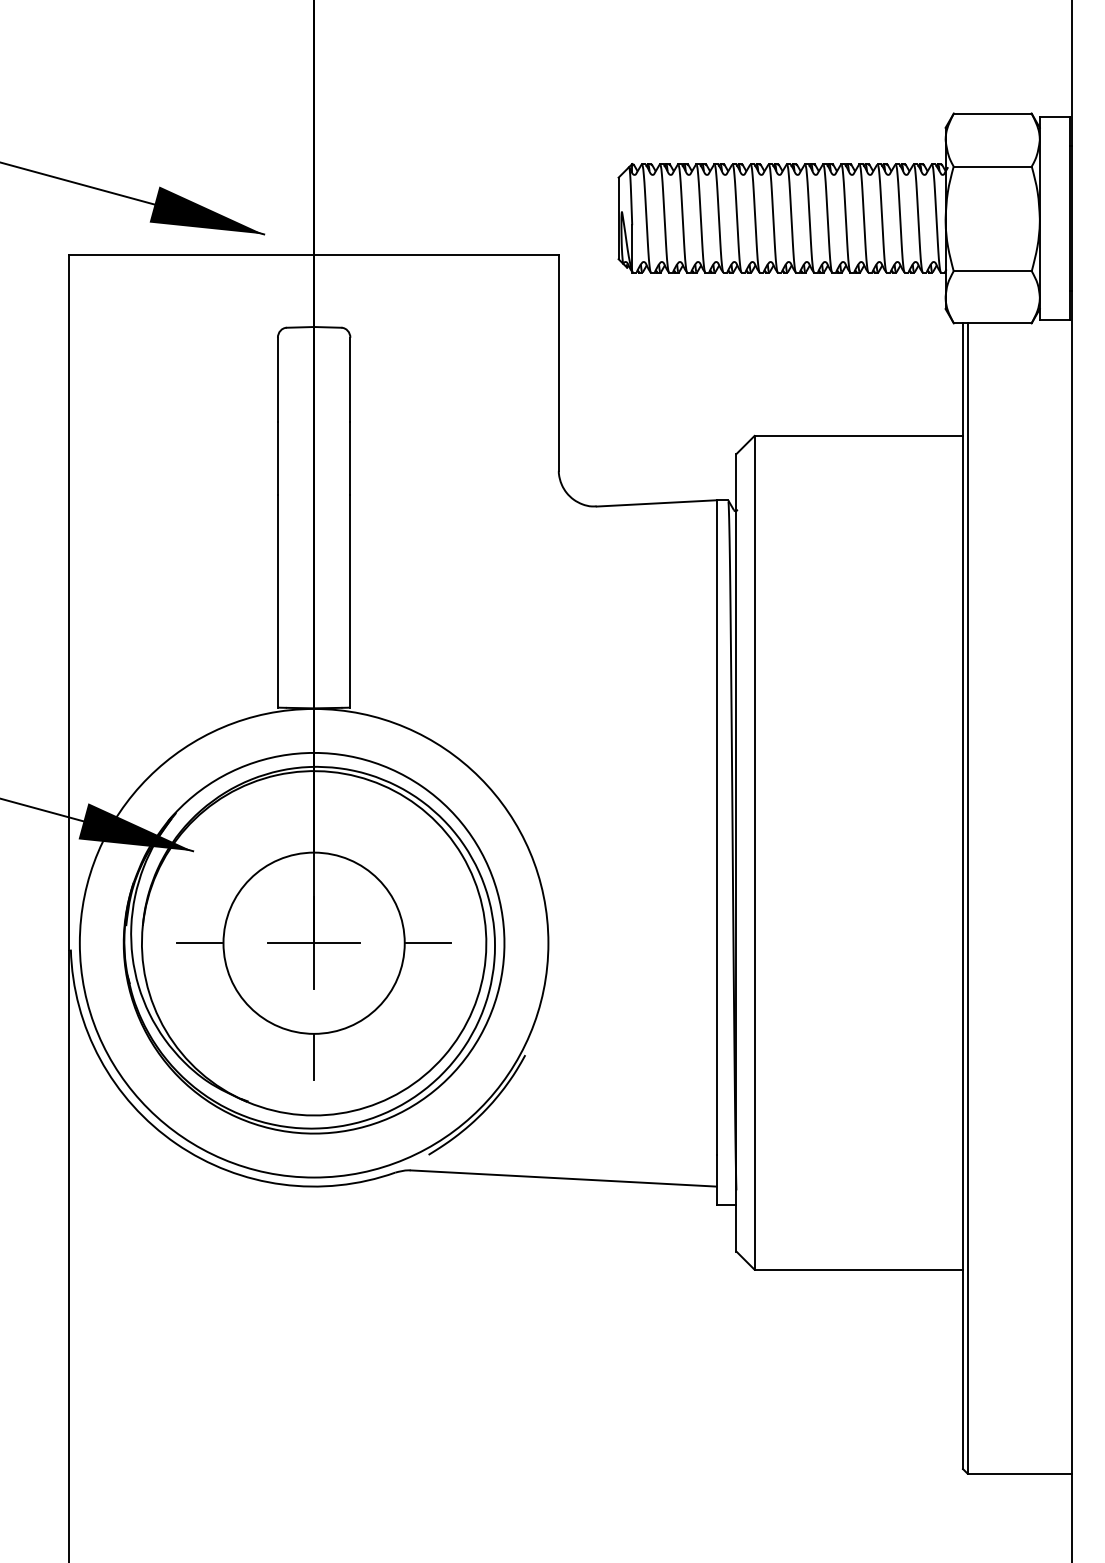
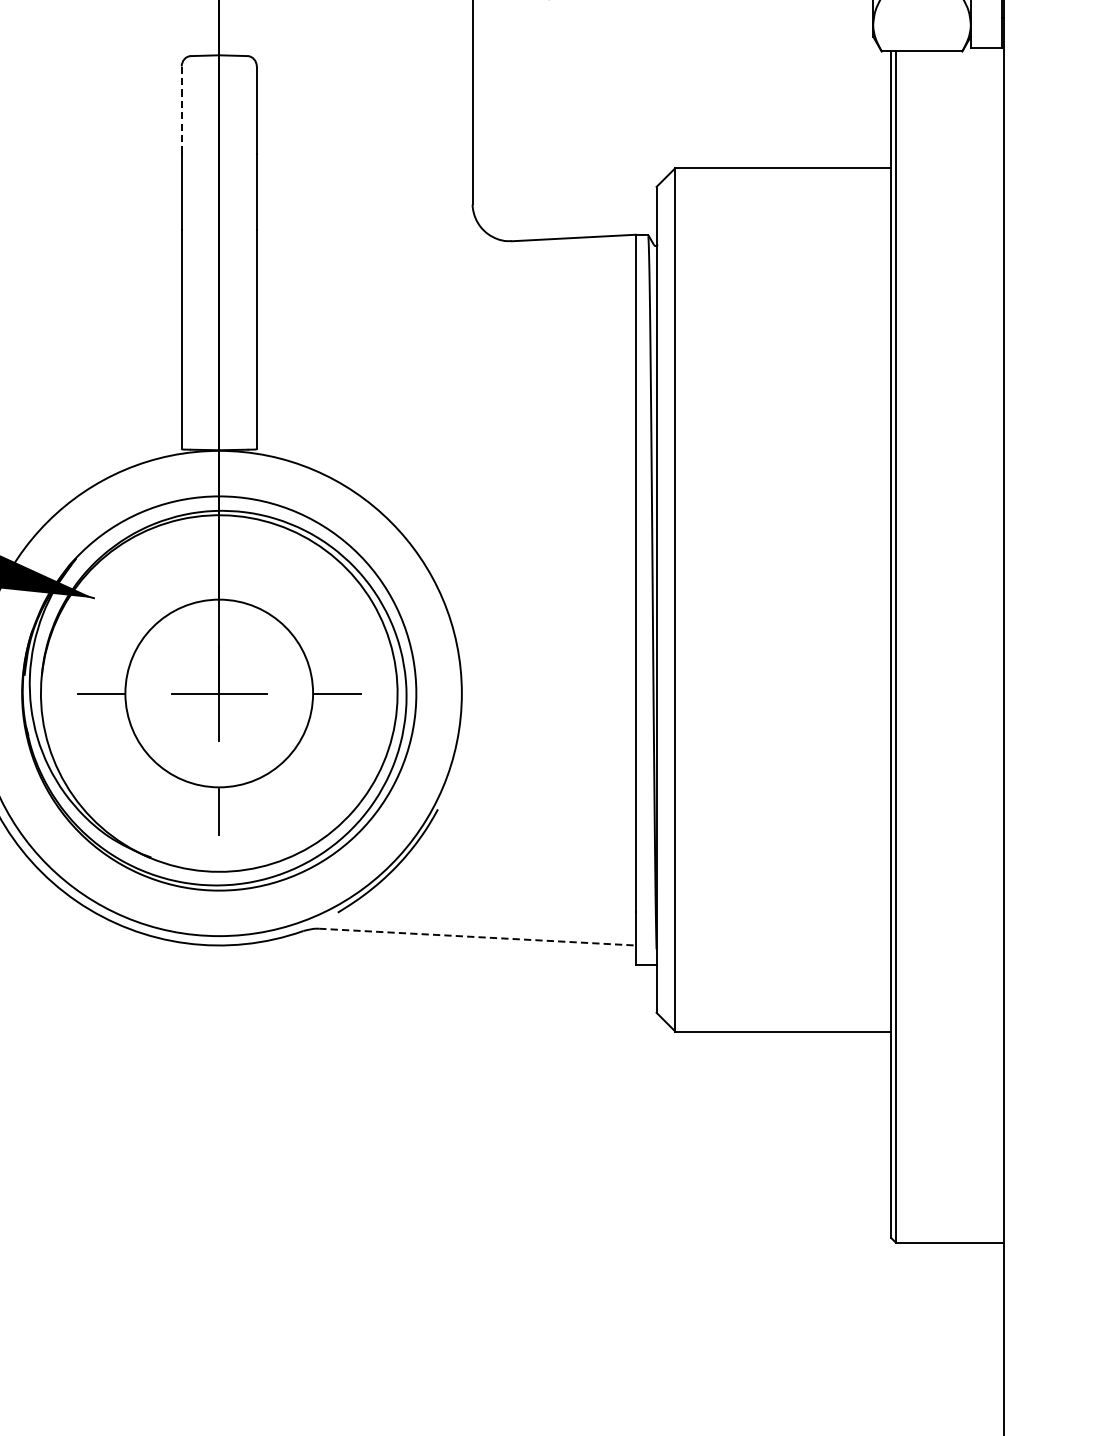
line: (277, 379) -> (181, 109), solid -> dashed
line: (564, 1178) -> (478, 937), solid -> dashed

